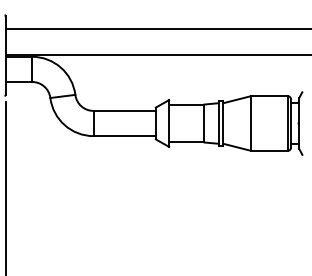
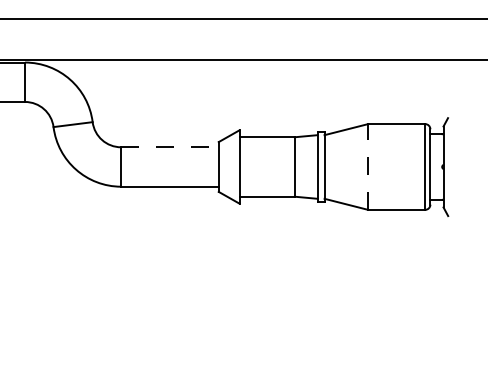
line: (125, 110) -> (171, 146), solid -> dashed
line: (251, 123) -> (368, 166), solid -> dashed

